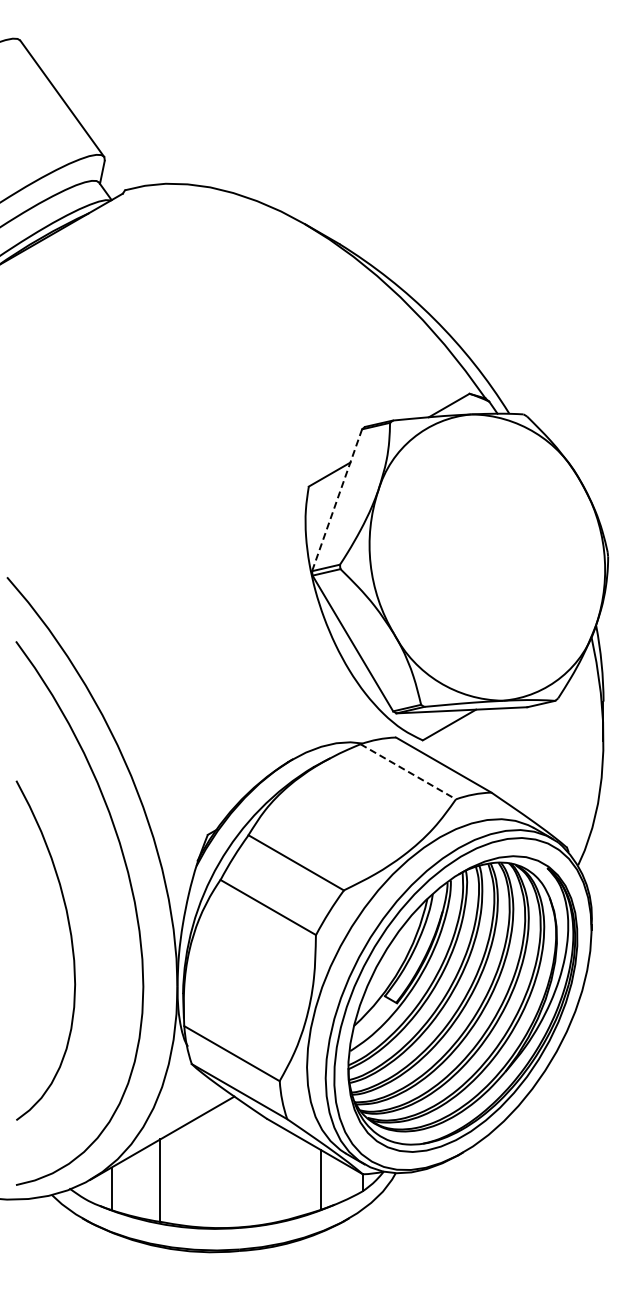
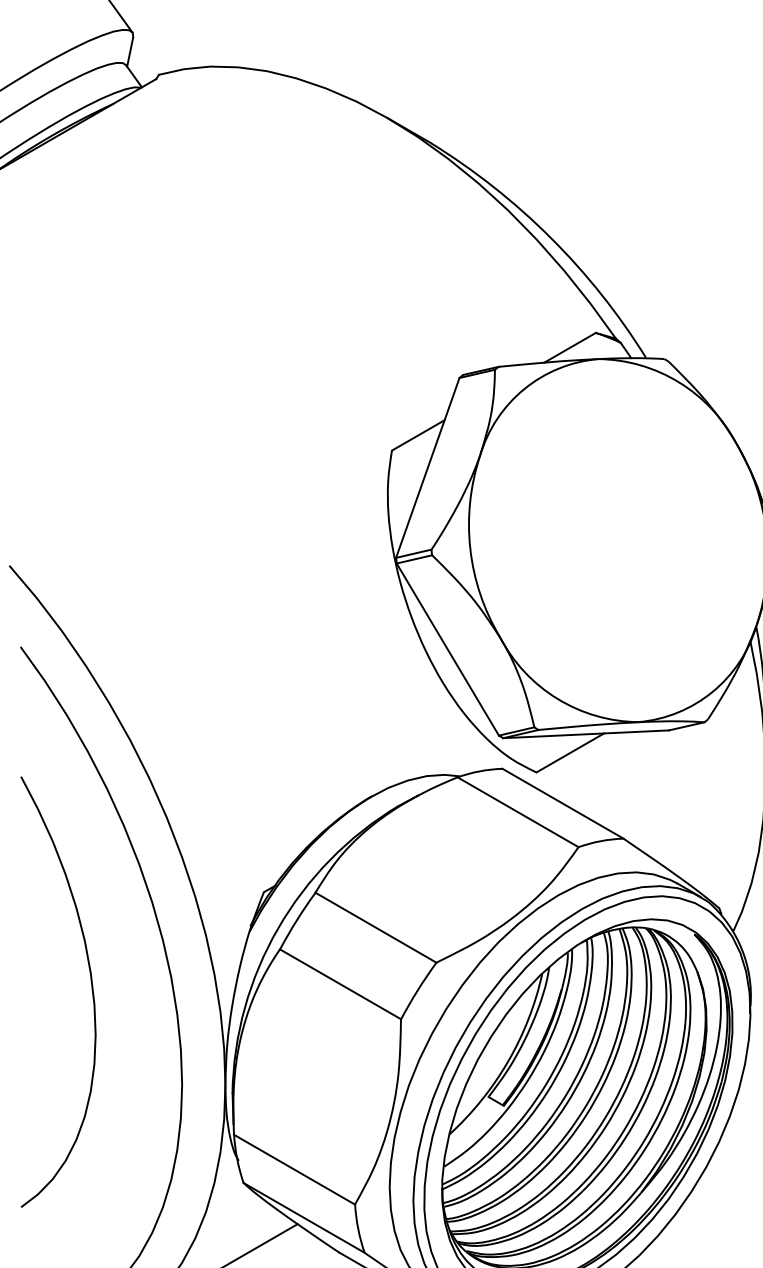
line: (336, 500) -> (427, 468), dashed -> solid
line: (408, 772) -> (518, 813), dashed -> solid
curve: (71, 948) -> (91, 989), moved

